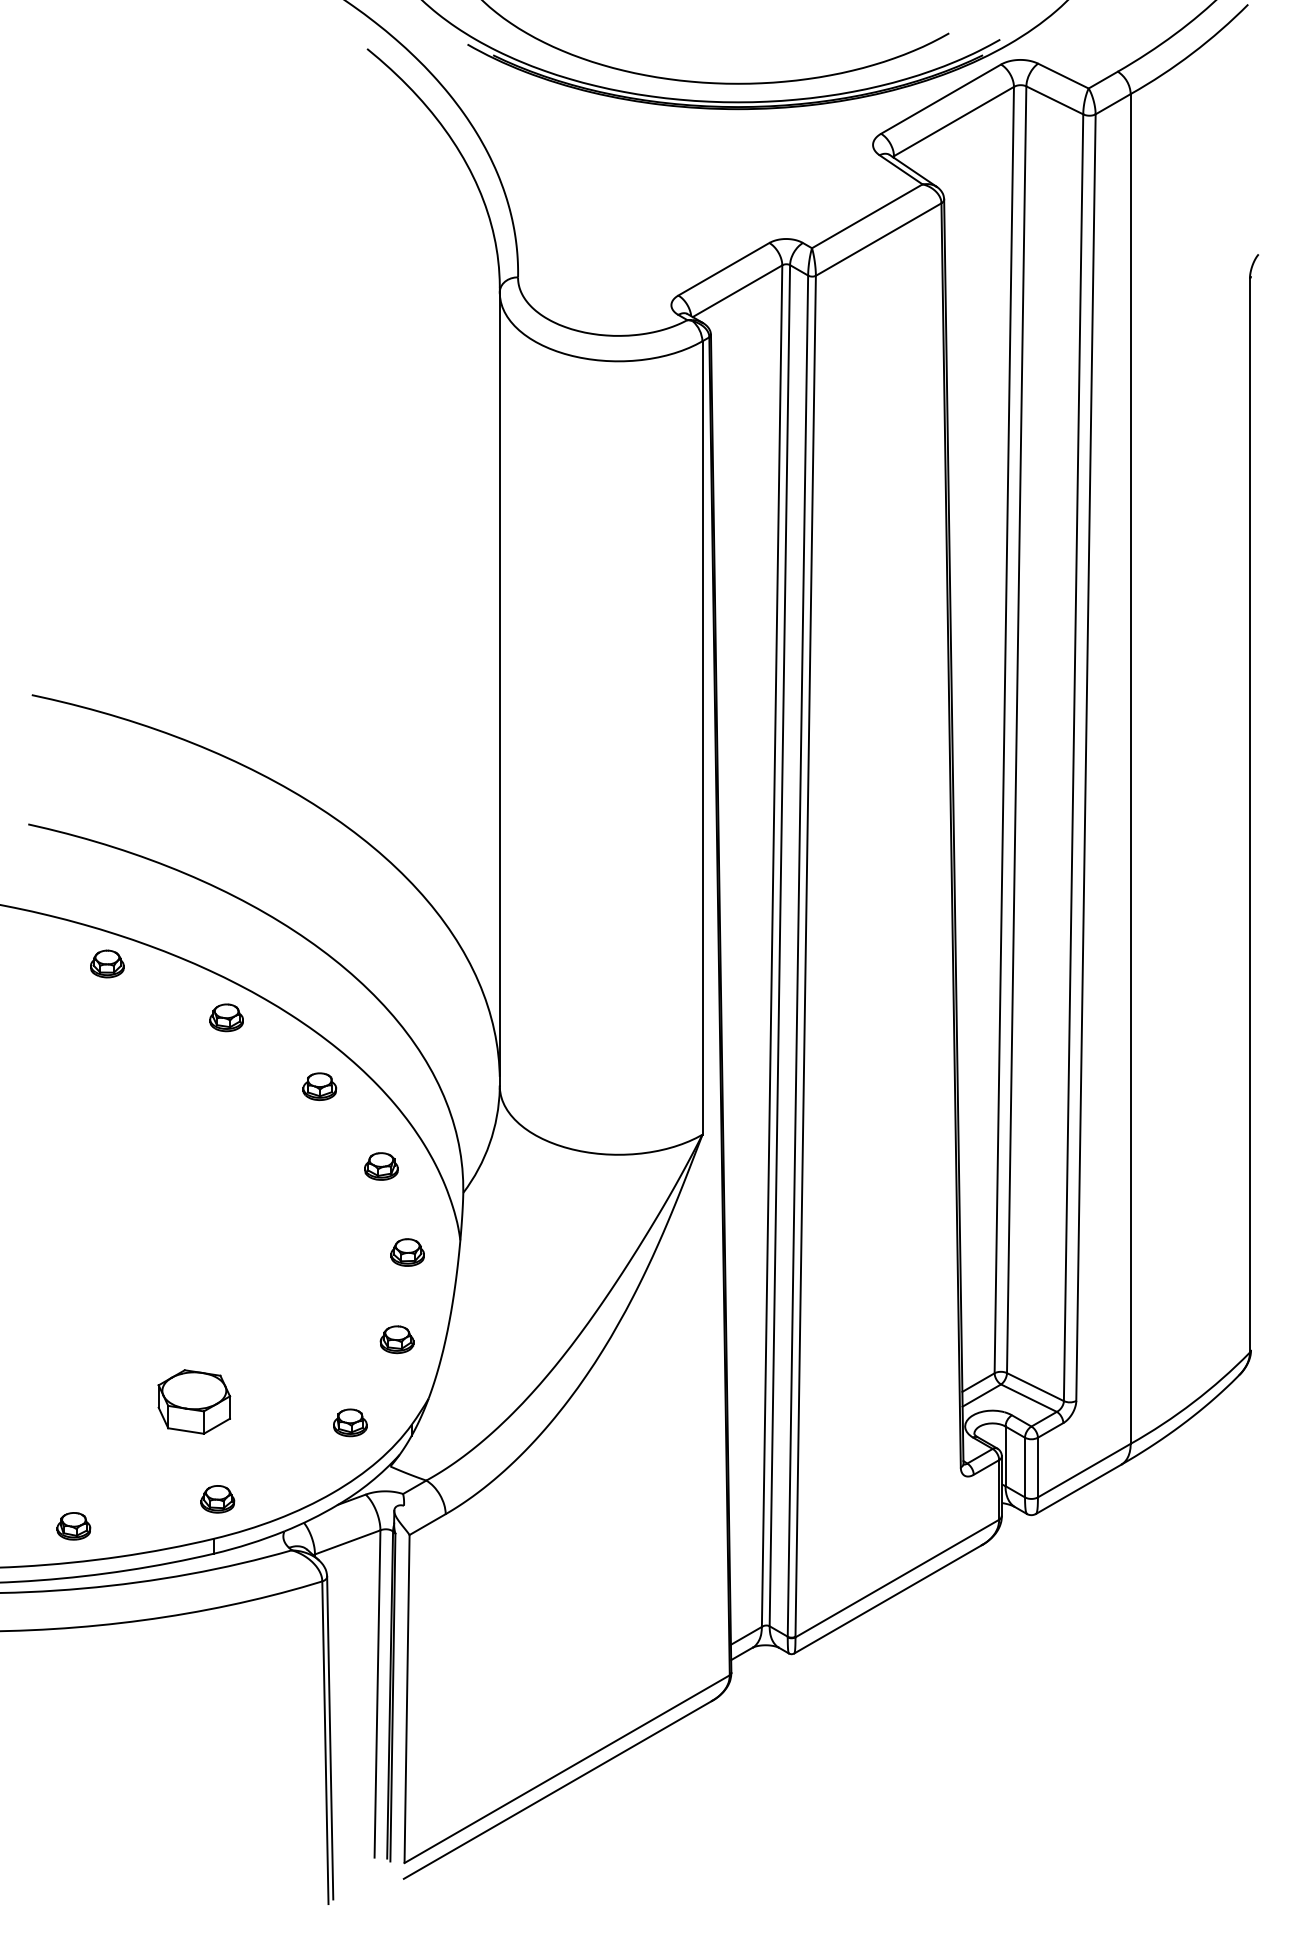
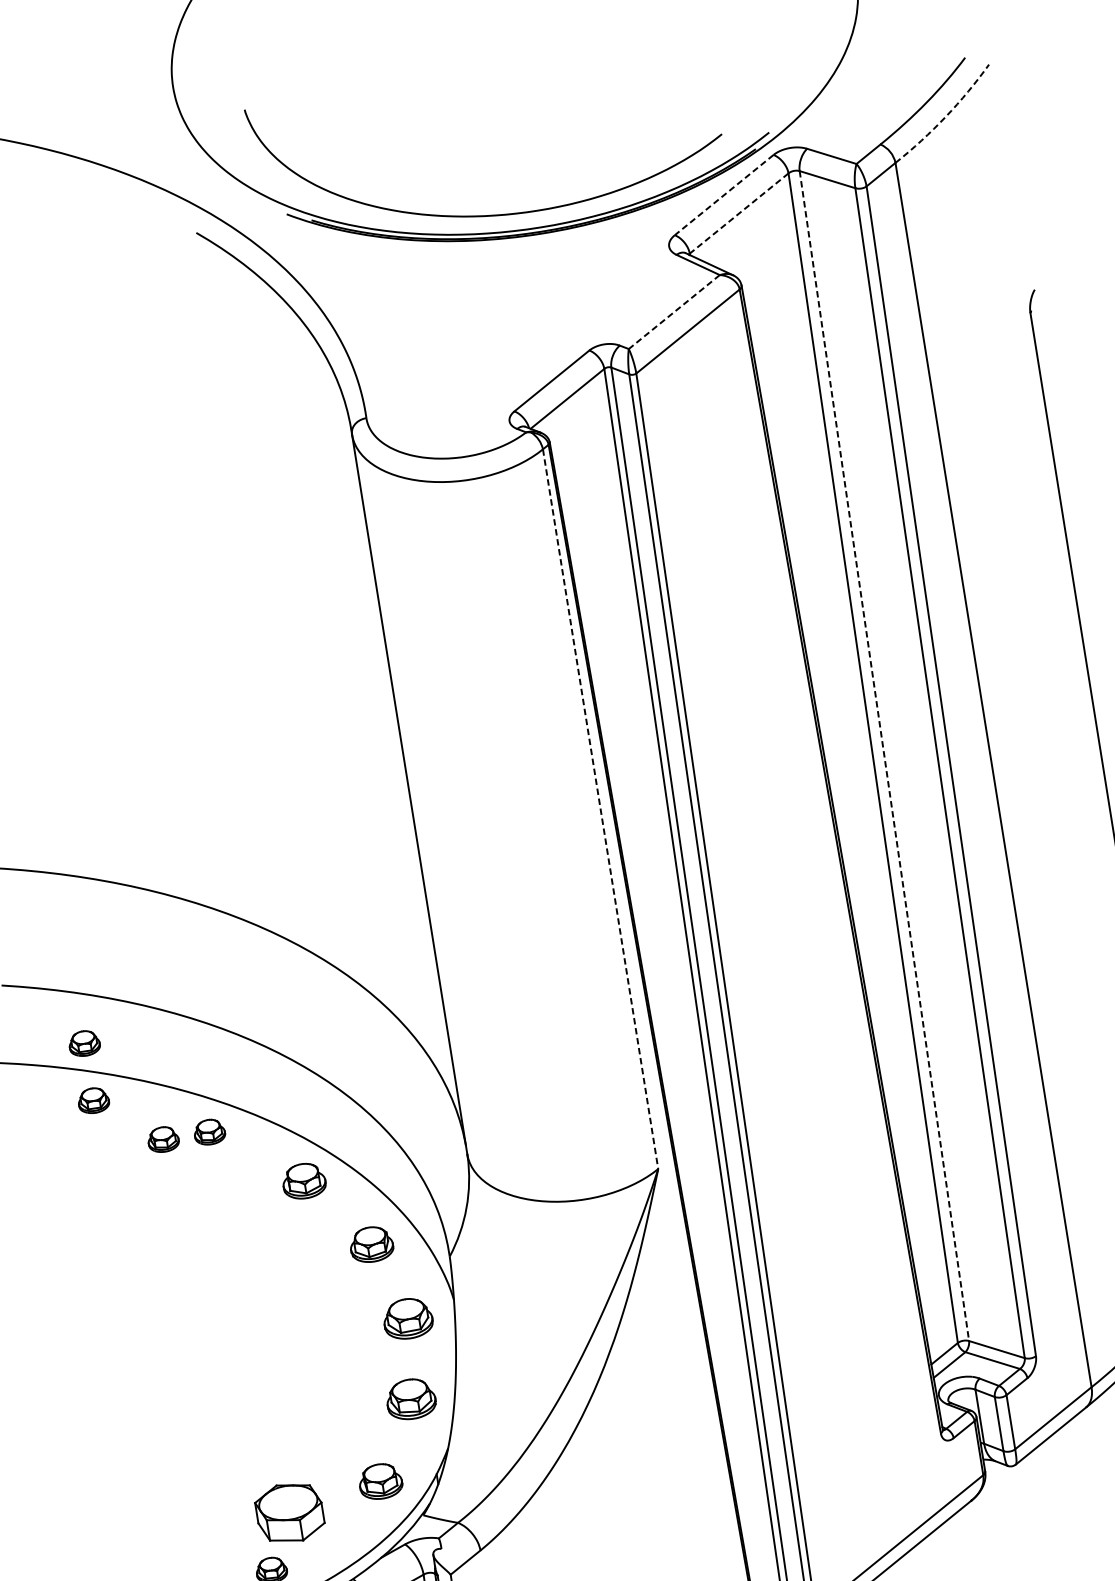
arc: (1192, 53) -> (945, 117), solid -> dashed
line: (940, 99) -> (723, 195), solid -> dashed
line: (953, 121) -> (738, 213), solid -> dashed
line: (867, 216) -> (674, 312), solid -> dashed
line: (1016, 730) -> (884, 756), solid -> dashed
line: (702, 738) -> (600, 809), solid -> dashed
part: (107, 900) -> (84, 1043), added
part: (175, 1017) -> (163, 1139), added
part: (319, 1086) -> (303, 1180), size x1.4
part: (381, 1166) -> (371, 1244), size x1.4
part: (407, 1252) -> (407, 1318), size x1.6
part: (396, 1339) -> (410, 1399), size x1.6
part: (194, 1401) -> (289, 1512), moved
part: (350, 1422) -> (380, 1481), size x1.4

